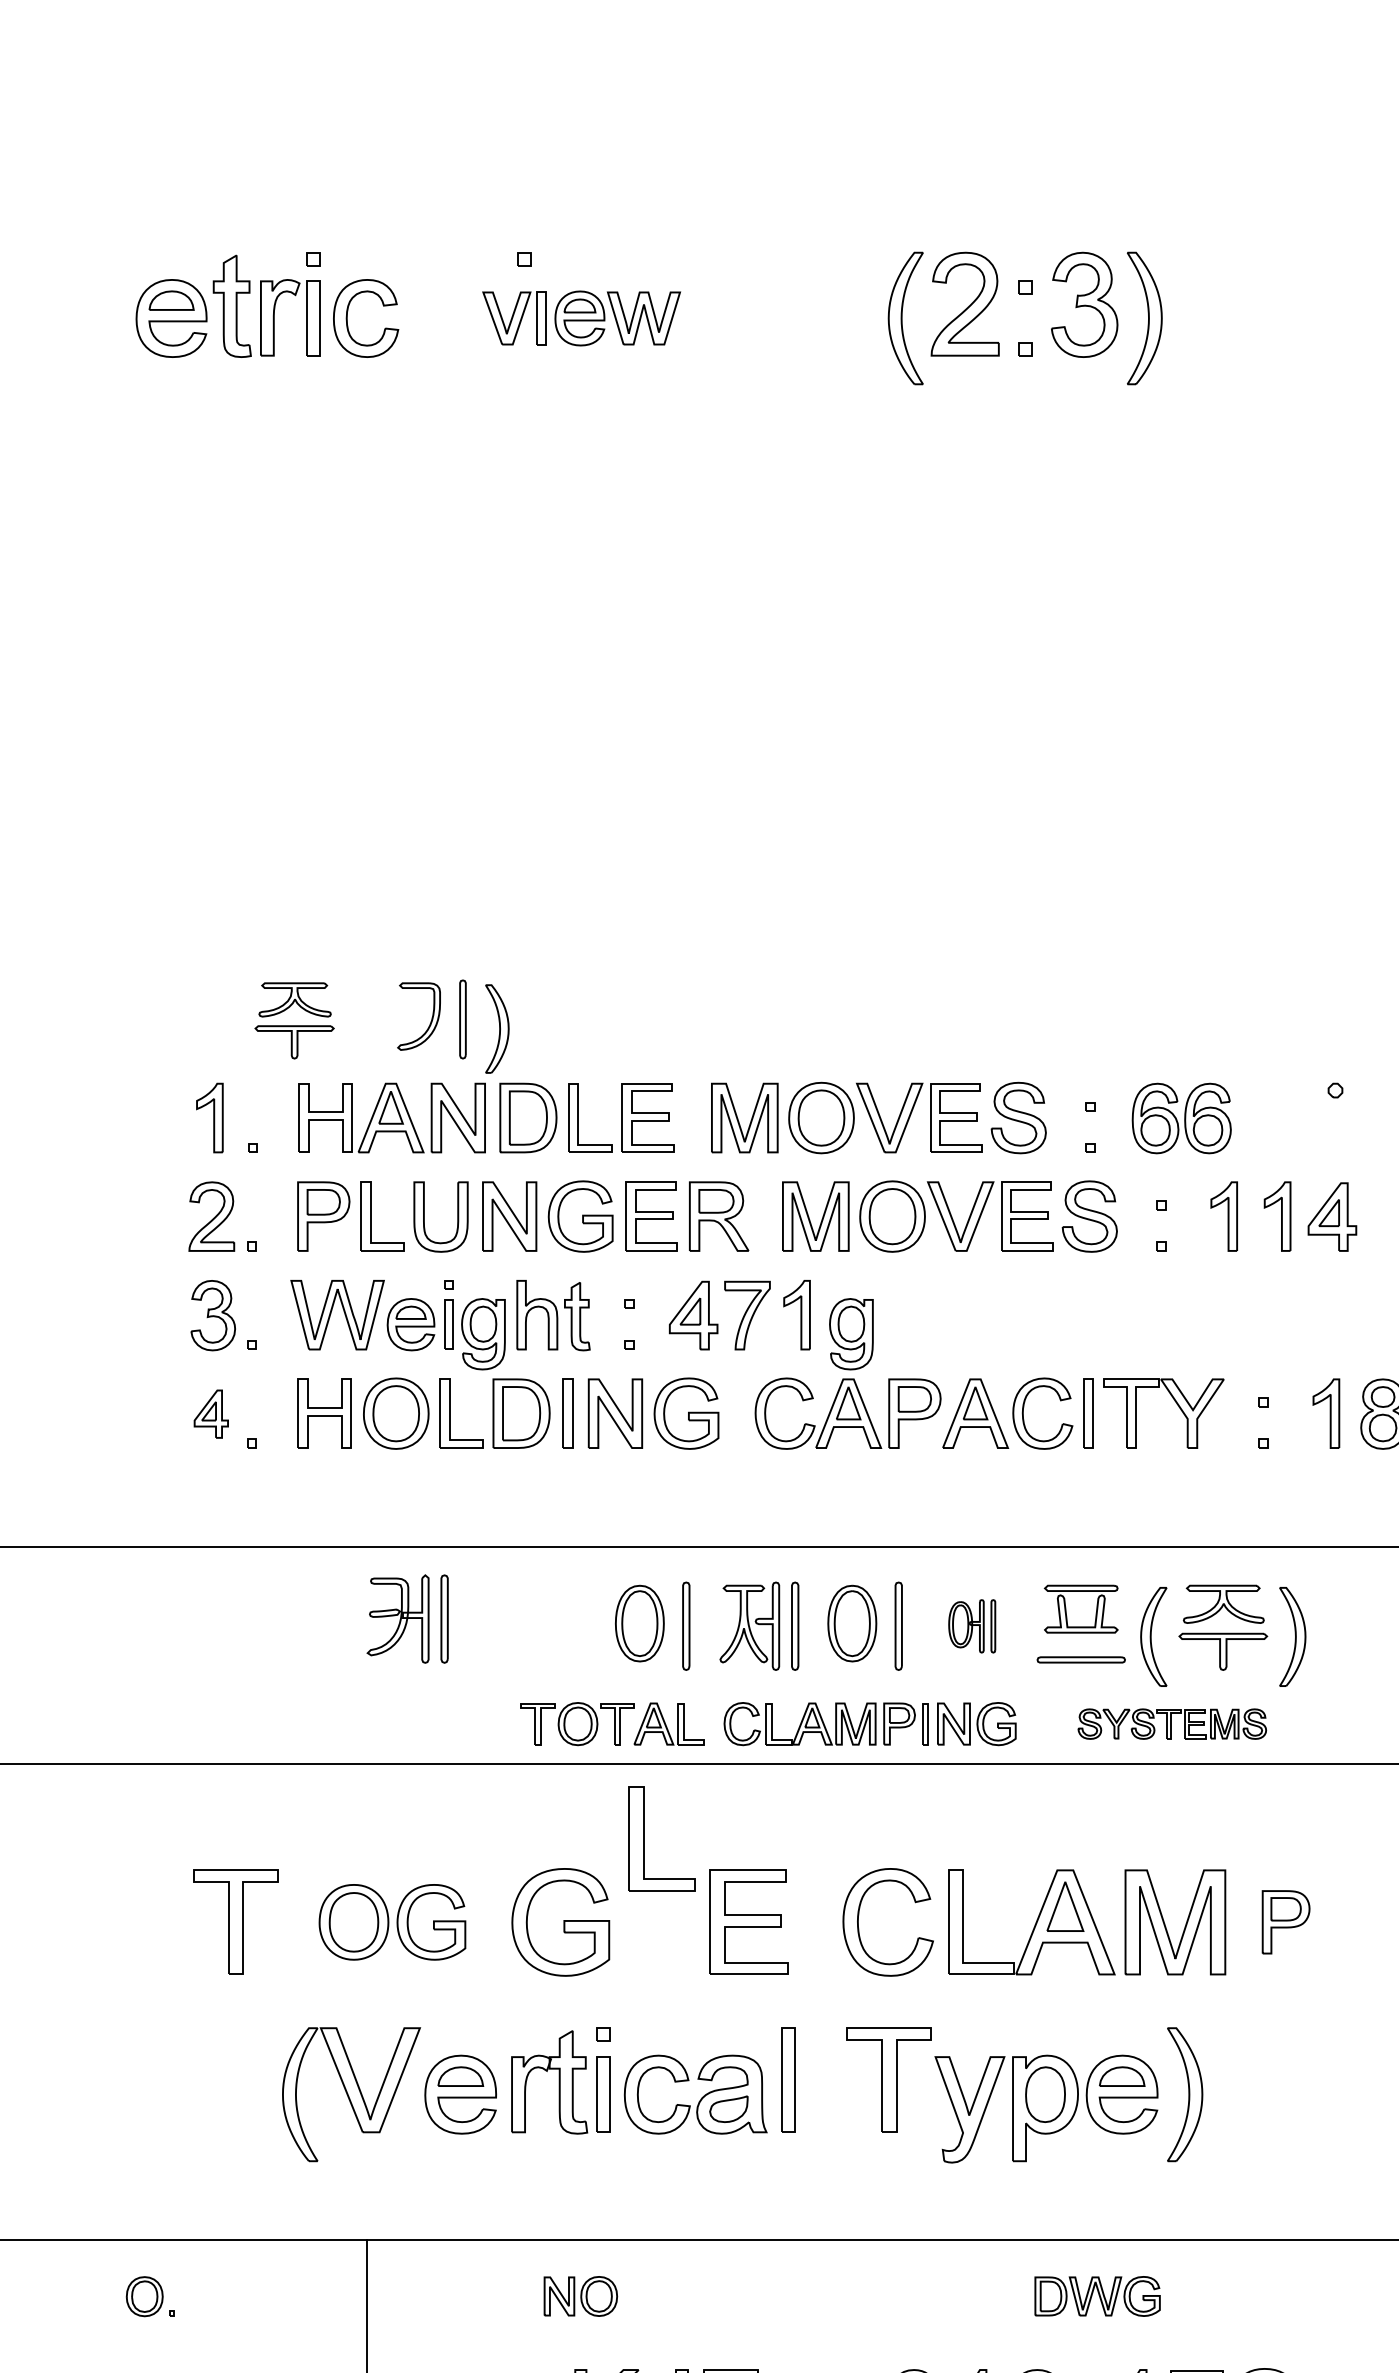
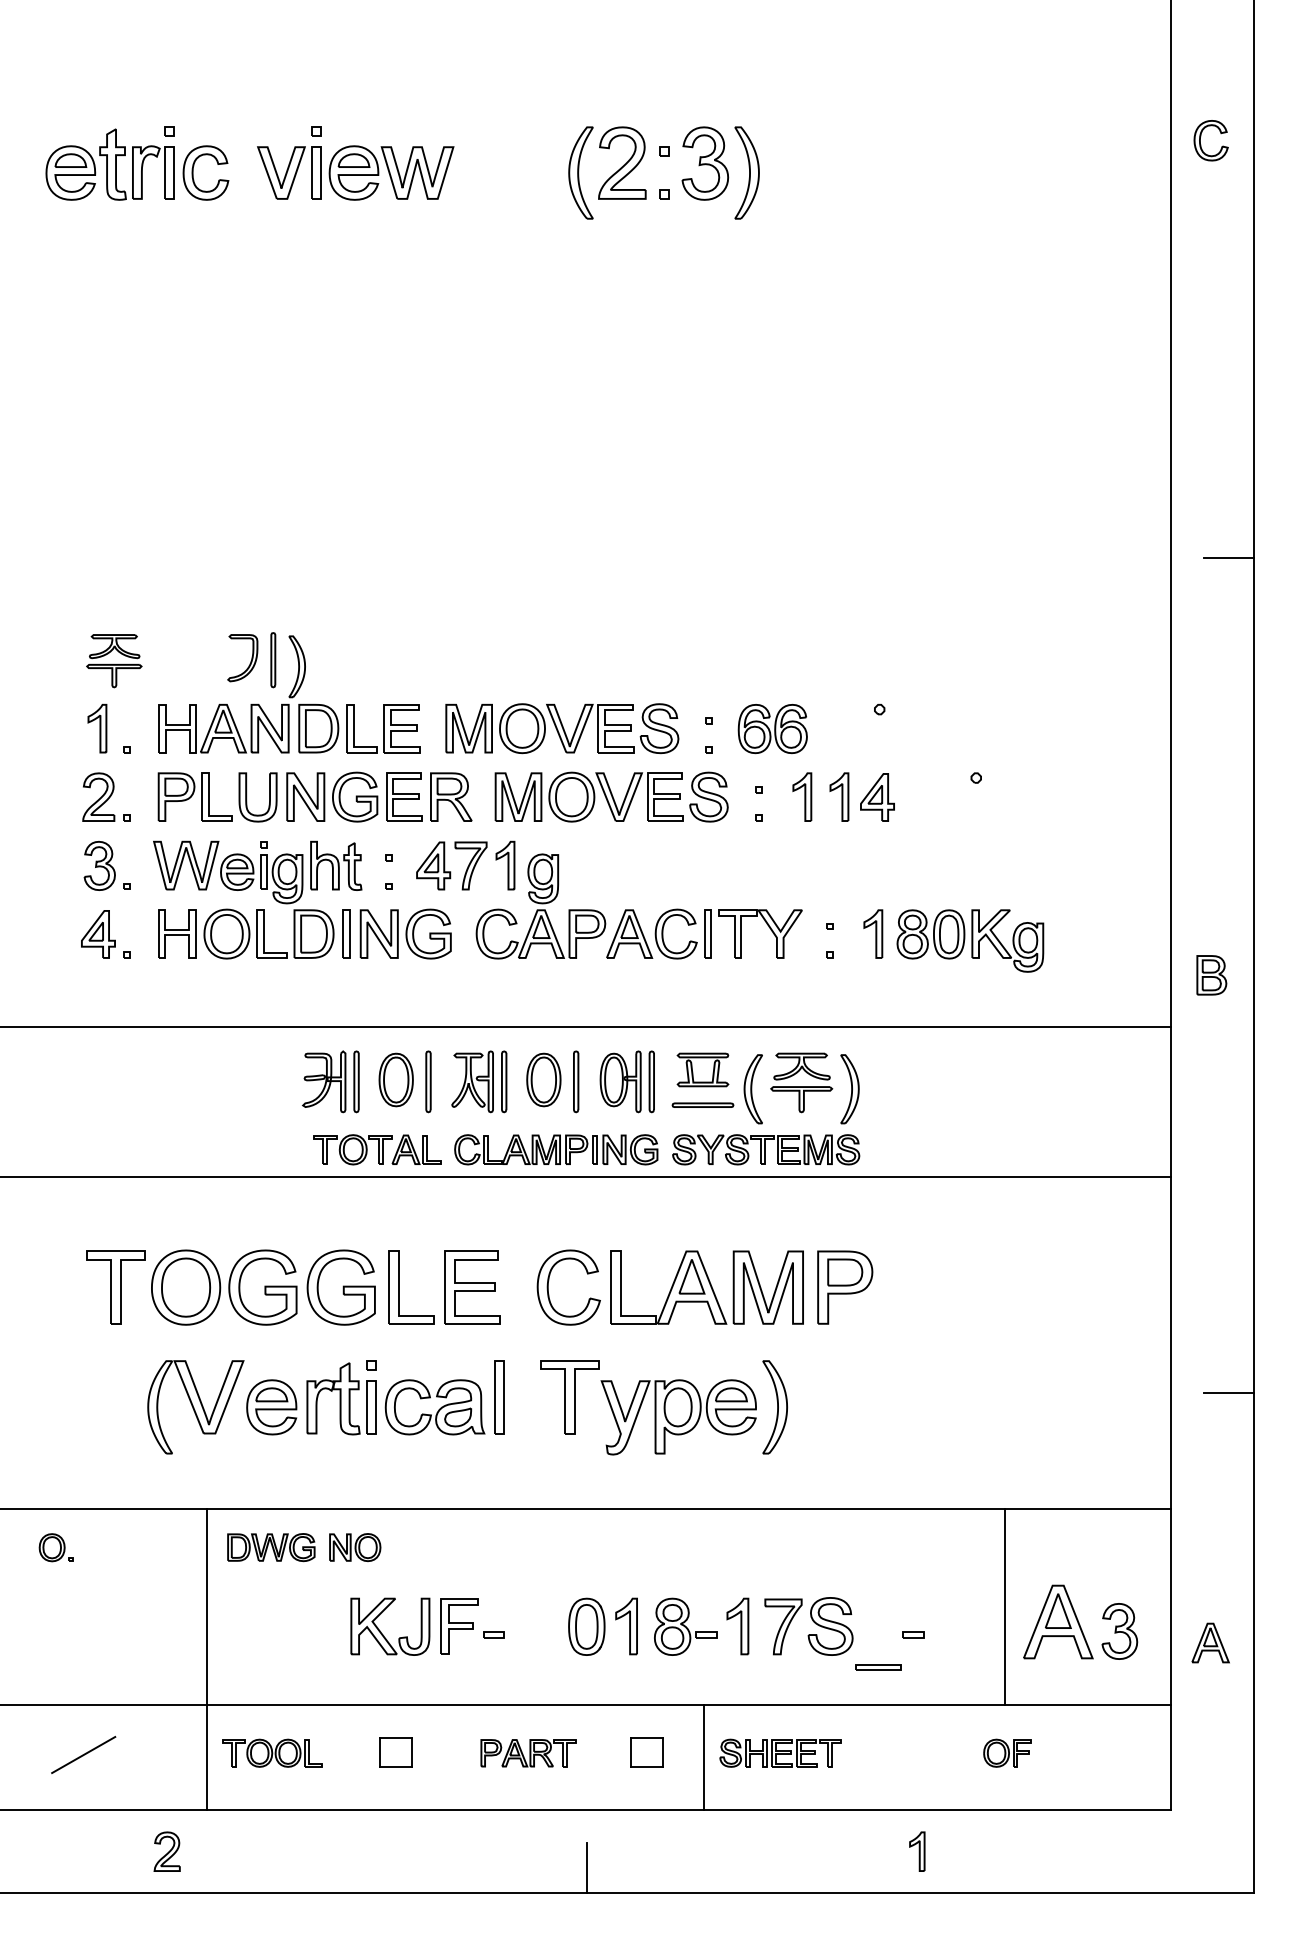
part: (581, 317) -> (355, 172), size x1.43
part: (294, 1021) -> (114, 661), moved
part: (211, 1414) -> (98, 934), size x1.43
part: (407, 1618) -> (330, 1081), moved
part: (971, 1625) -> (626, 1081), size x1.67
part: (1172, 1723) -> (766, 1149), size x1.43
part: (644, 1838) -> (399, 1287), moved
part: (392, 1922) -> (224, 1287), size x1.43
part: (1286, 1922) -> (845, 1287), size x1.67
part: (1097, 2296) -> (271, 1547), moved

